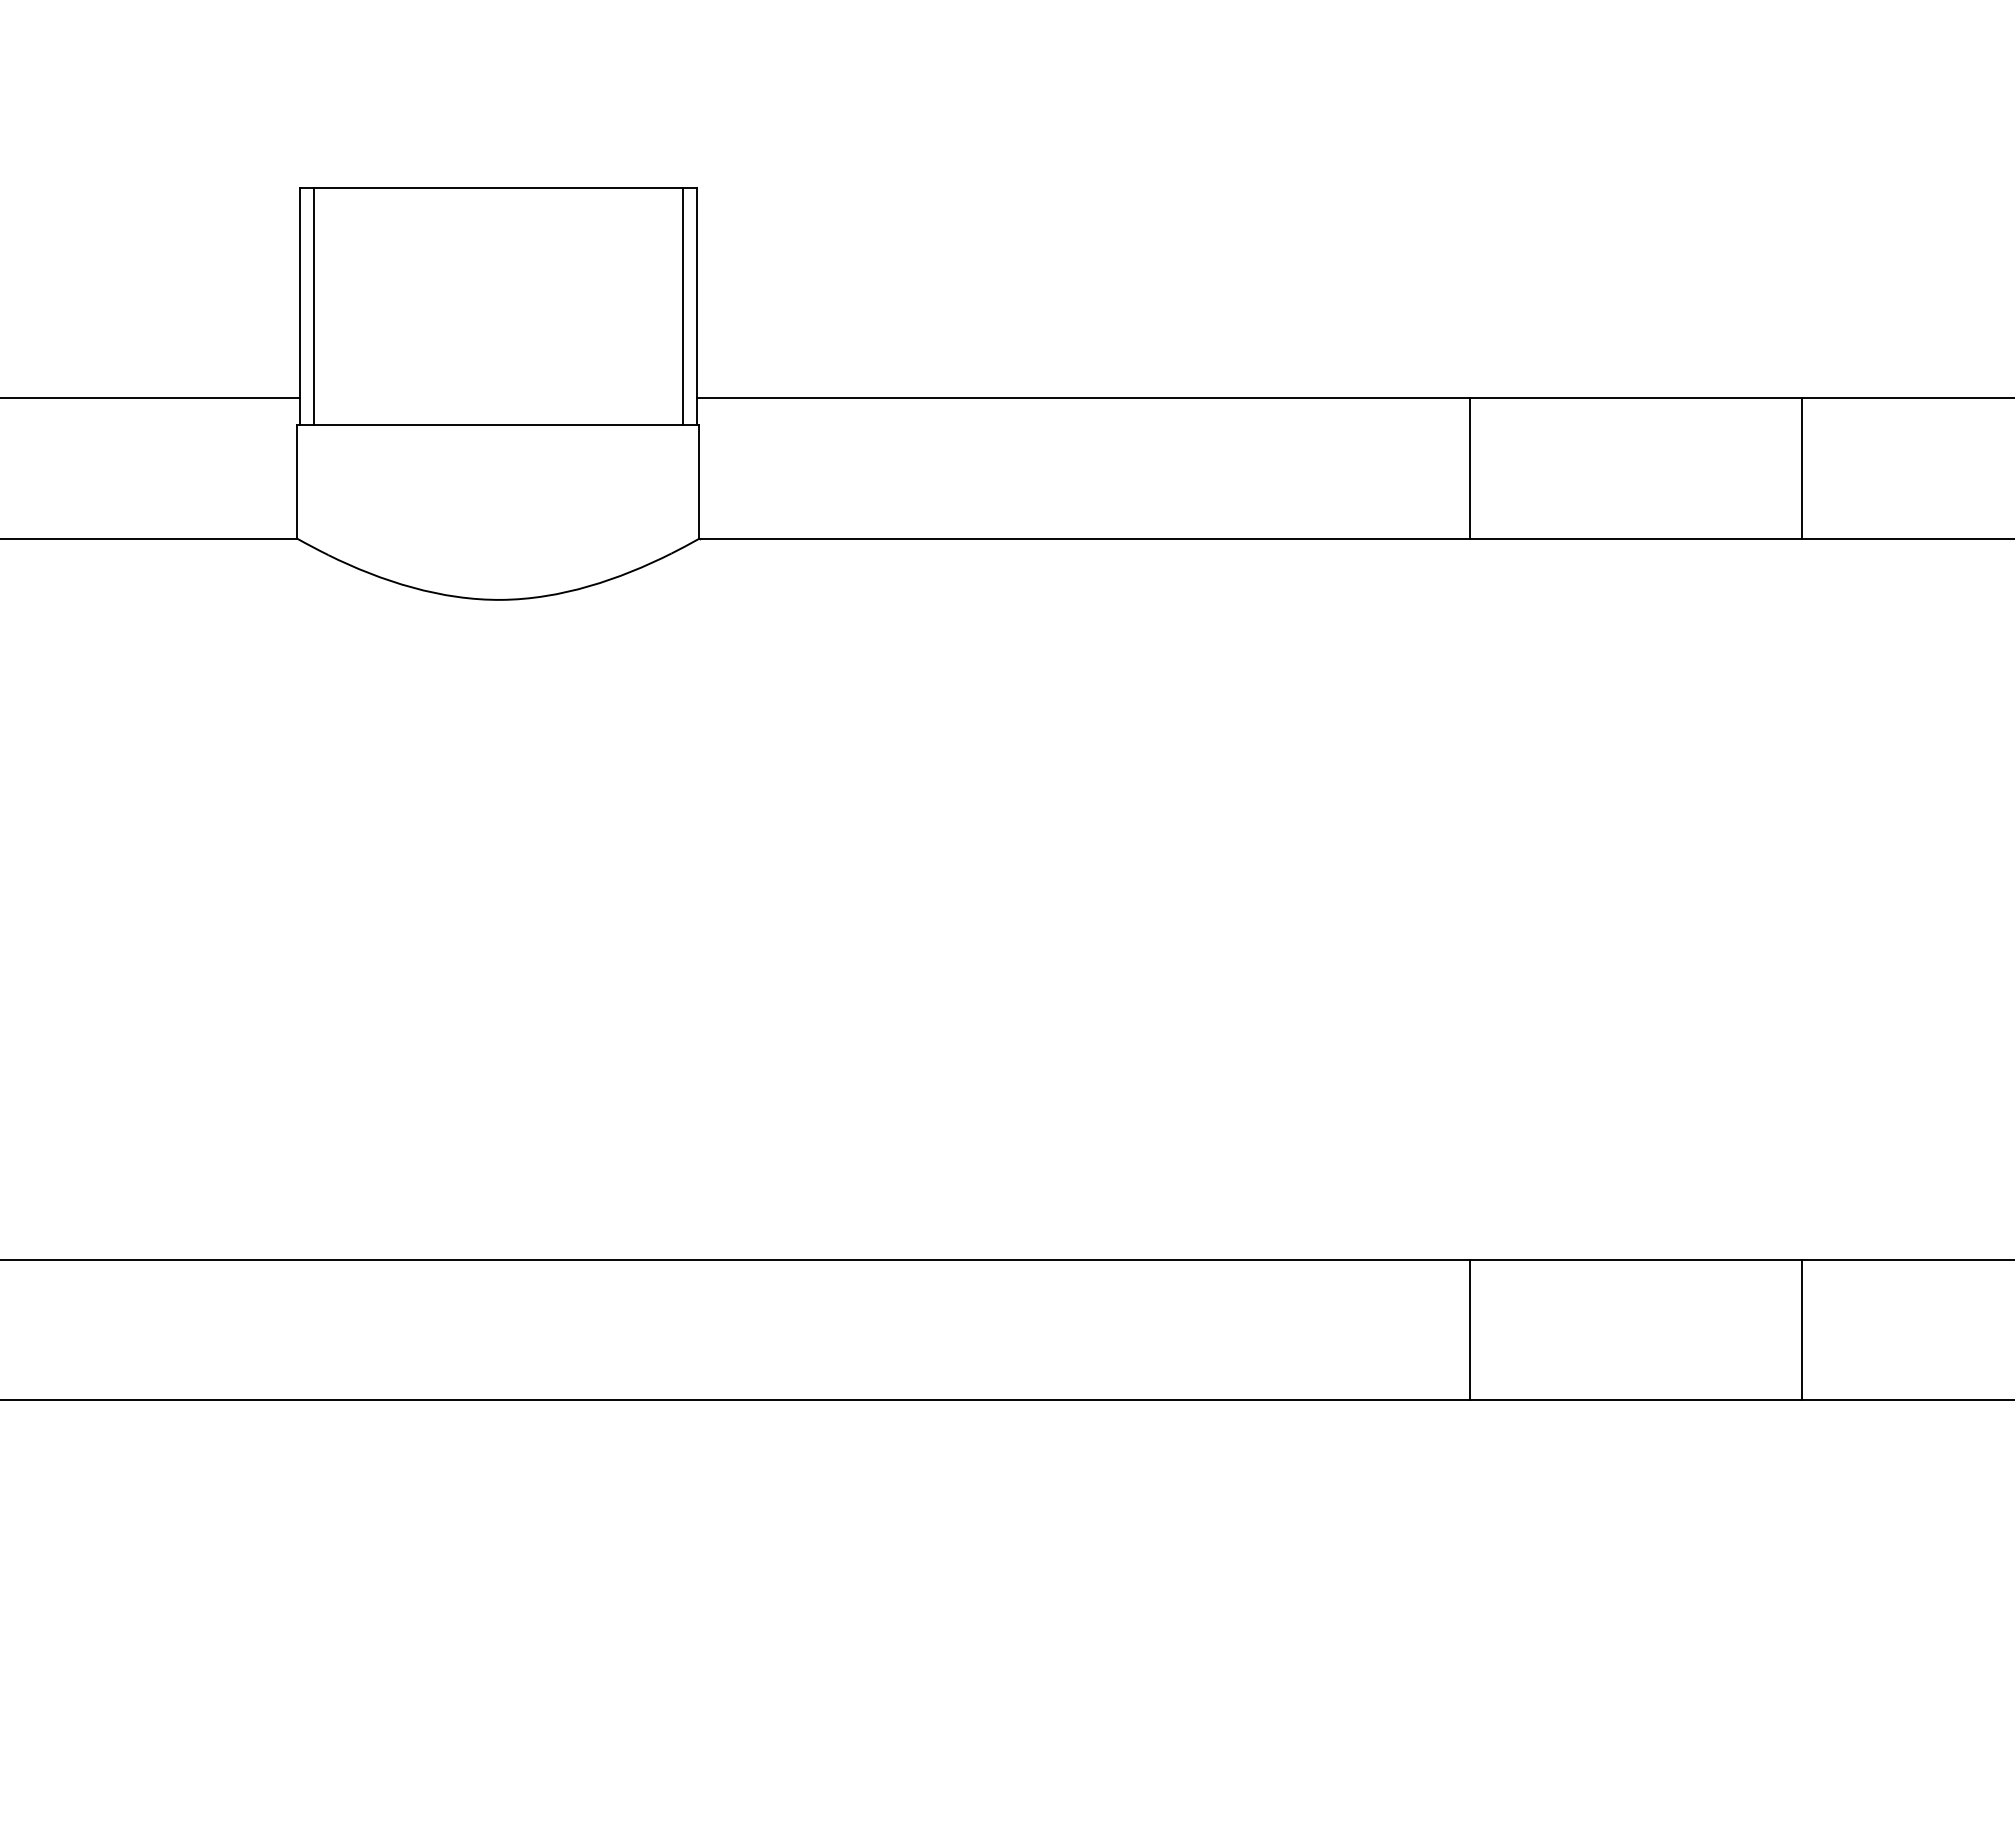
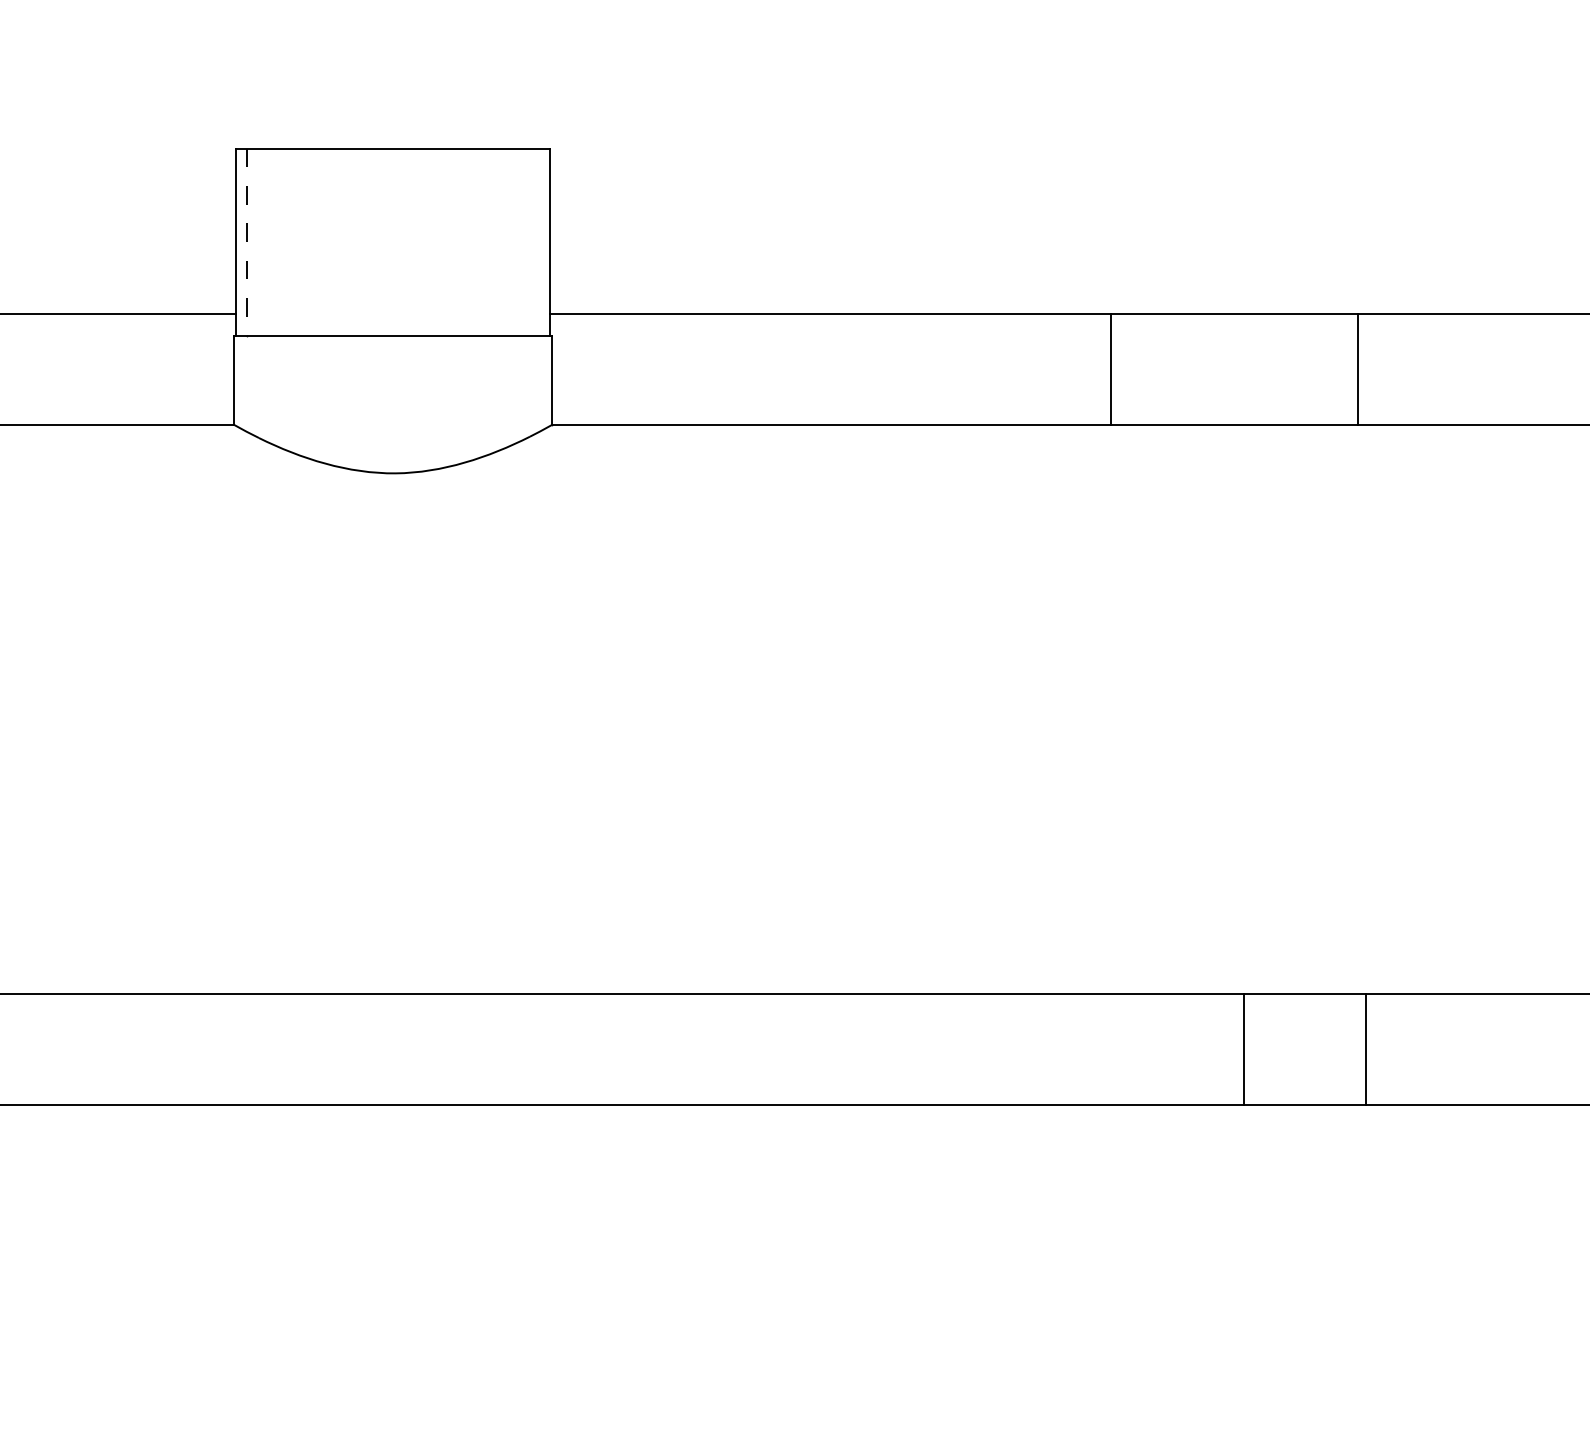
line: (682, 306) -> (538, 241), removed
line: (313, 307) -> (247, 242), solid -> dashed
line: (1469, 468) -> (1110, 369), moved
line: (1801, 468) -> (1357, 369), moved
line: (1469, 1329) -> (1243, 1049), moved
line: (1801, 1329) -> (1366, 1049), moved

